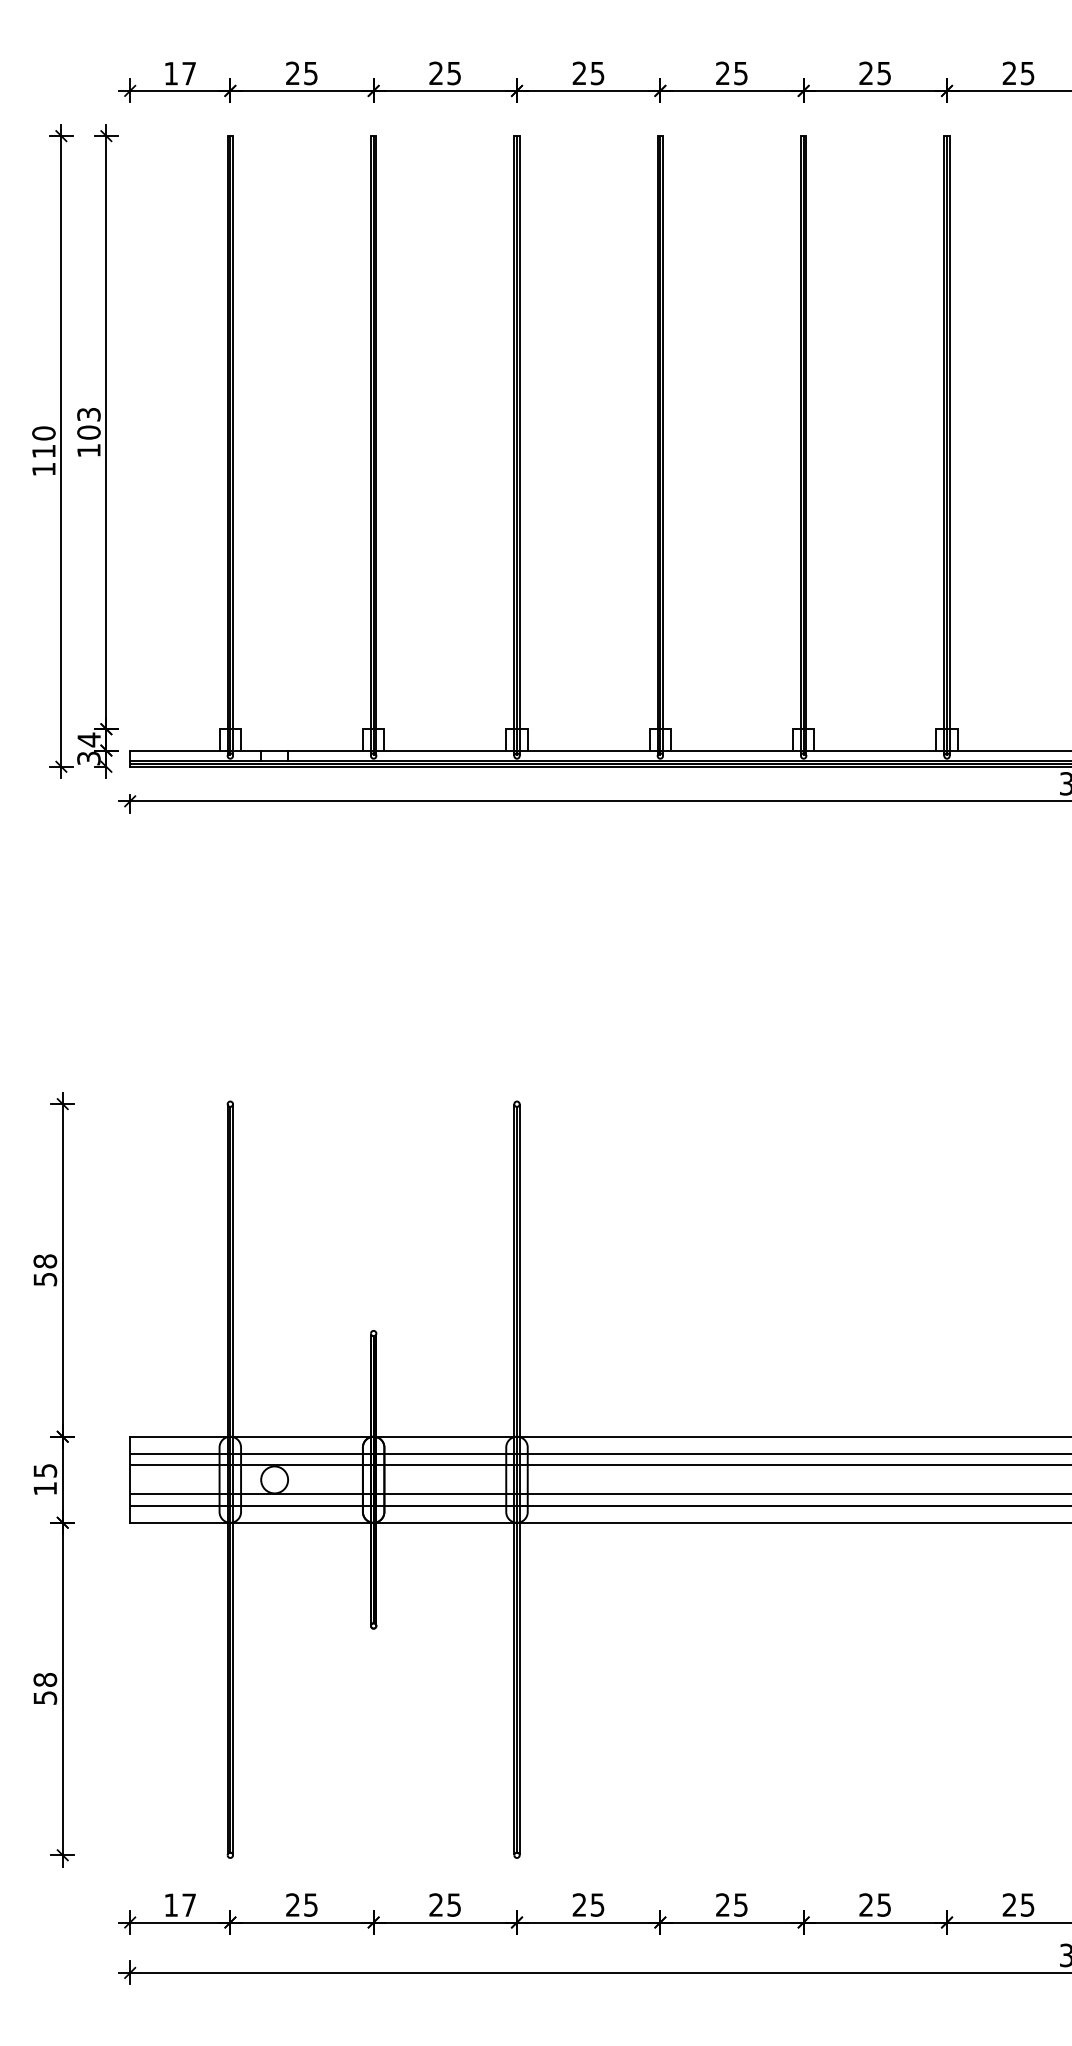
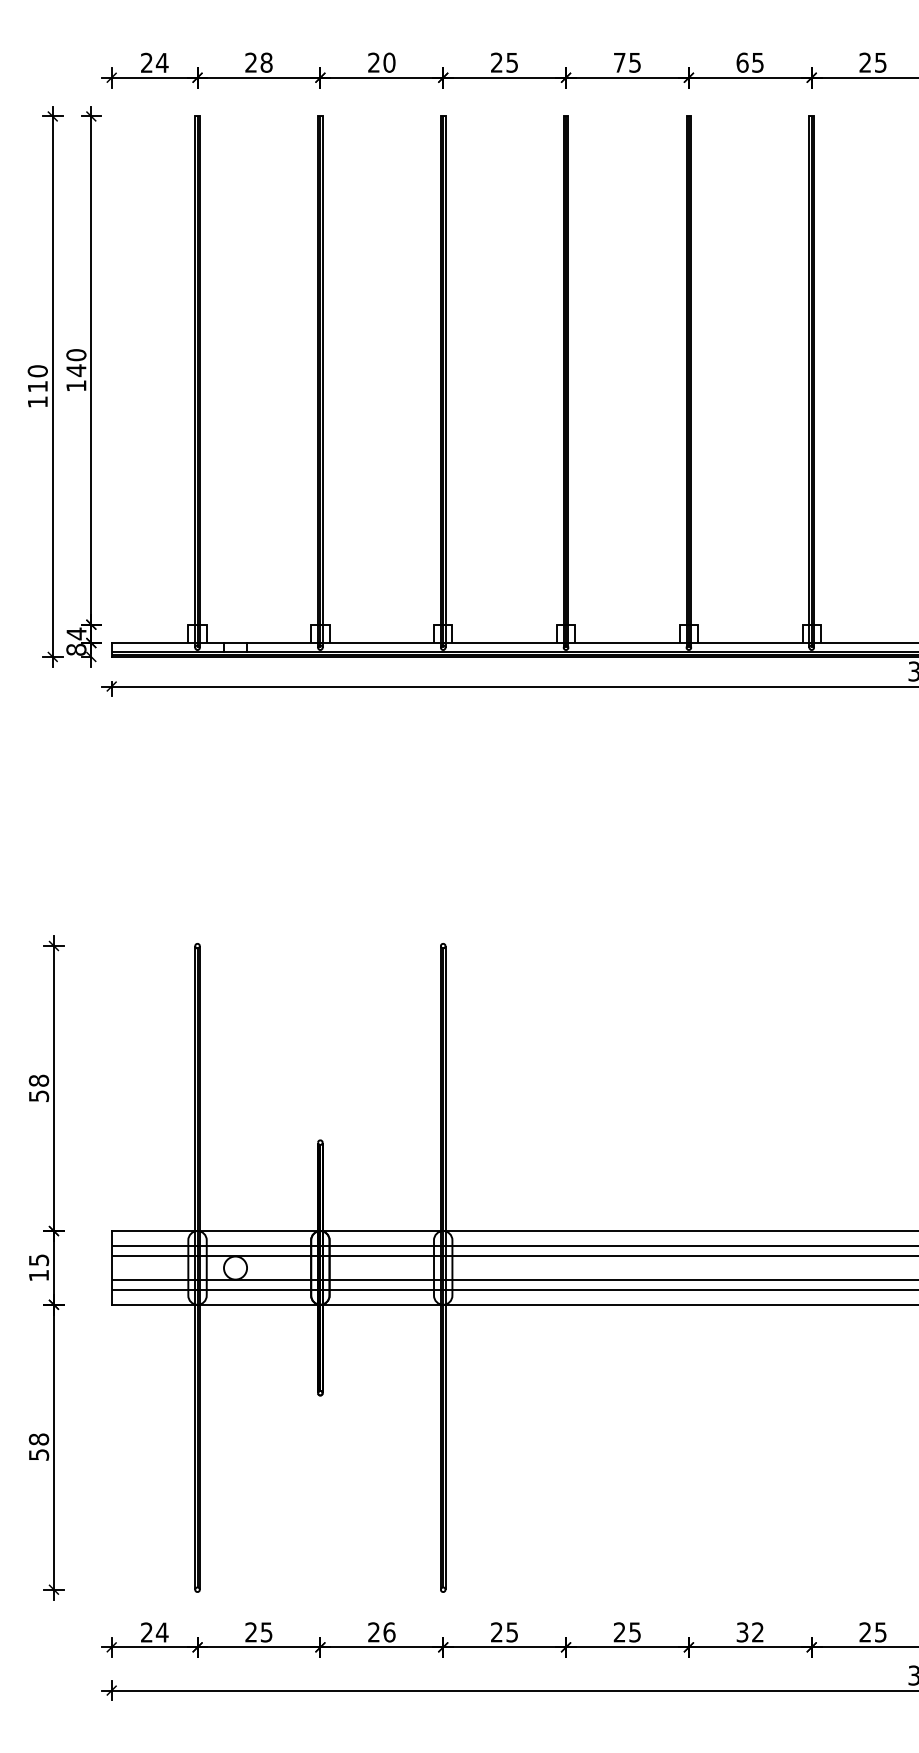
text: (180, 73) -> (154, 62), 17 -> 24
text: (310, 73) -> (266, 62), 25 -> 28
text: (454, 73) -> (389, 62), 25 -> 20
text: (722, 73) -> (619, 62), 25 -> 75
text: (866, 73) -> (742, 62), 25 -> 65
text: (89, 424) -> (76, 363), 103 -> 140
text: (89, 758) -> (76, 649), 3 -> 8
text: (180, 1905) -> (154, 1632), 17 -> 24
text: (454, 1905) -> (389, 1632), 25 -> 26
text: (874, 1905) -> (749, 1632), 25 -> 32

